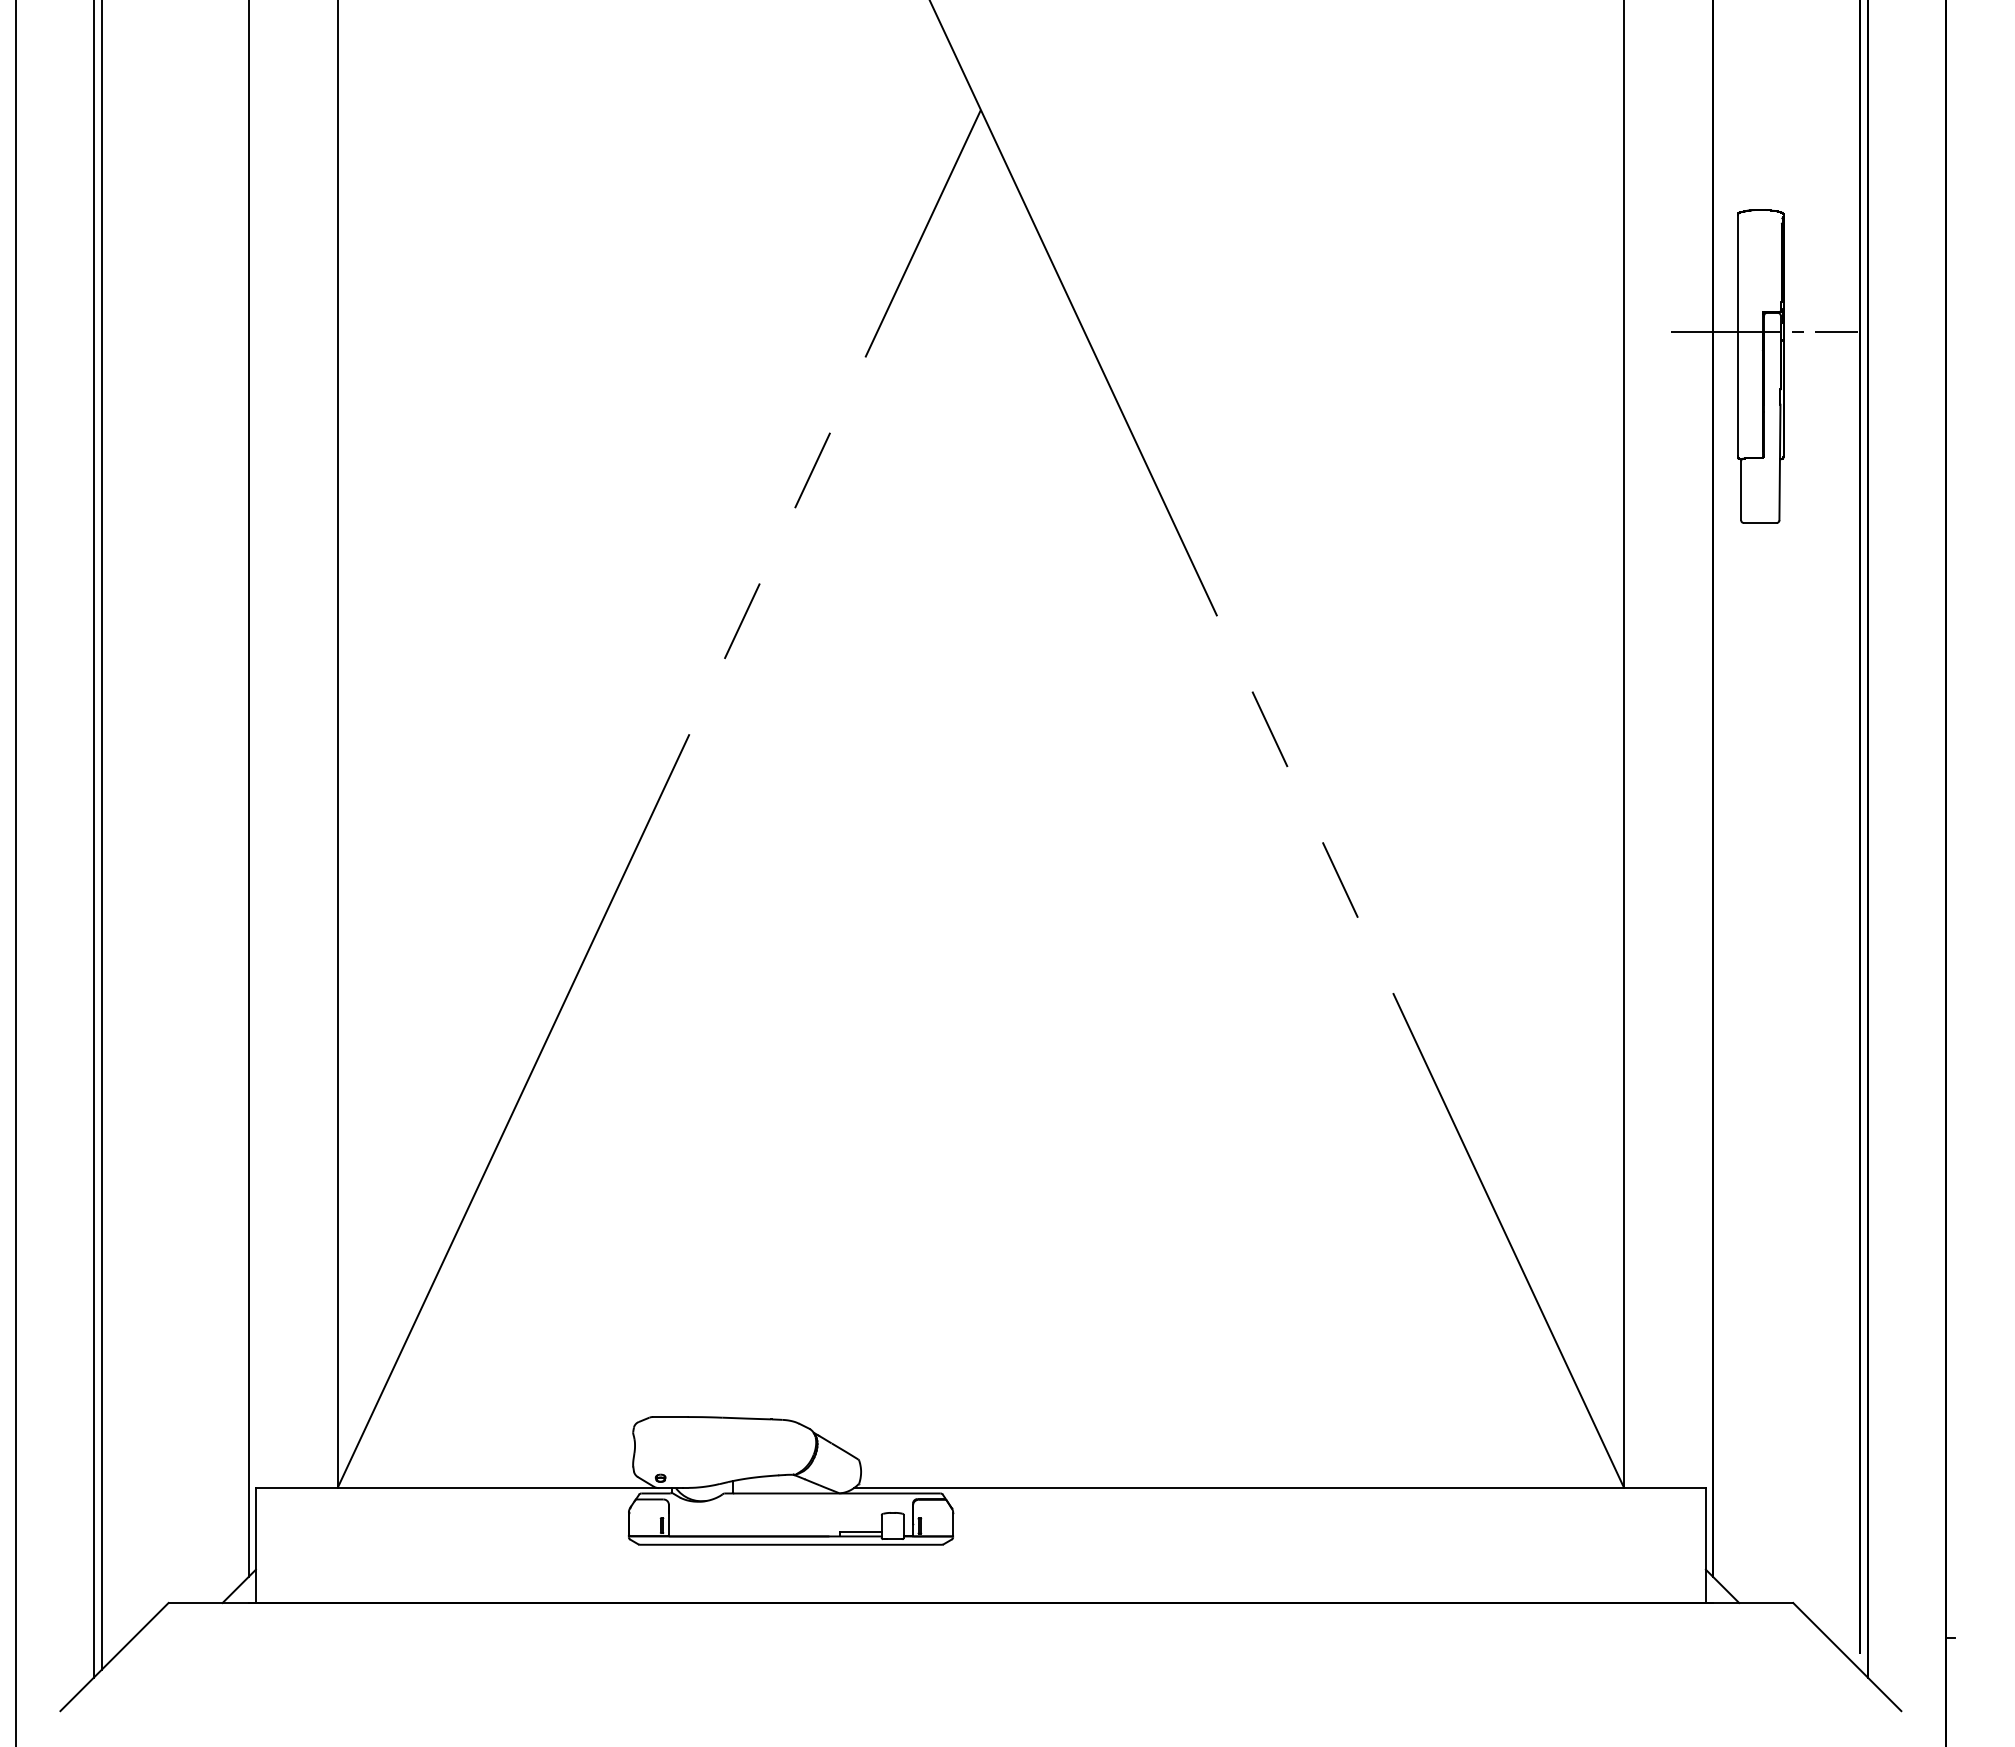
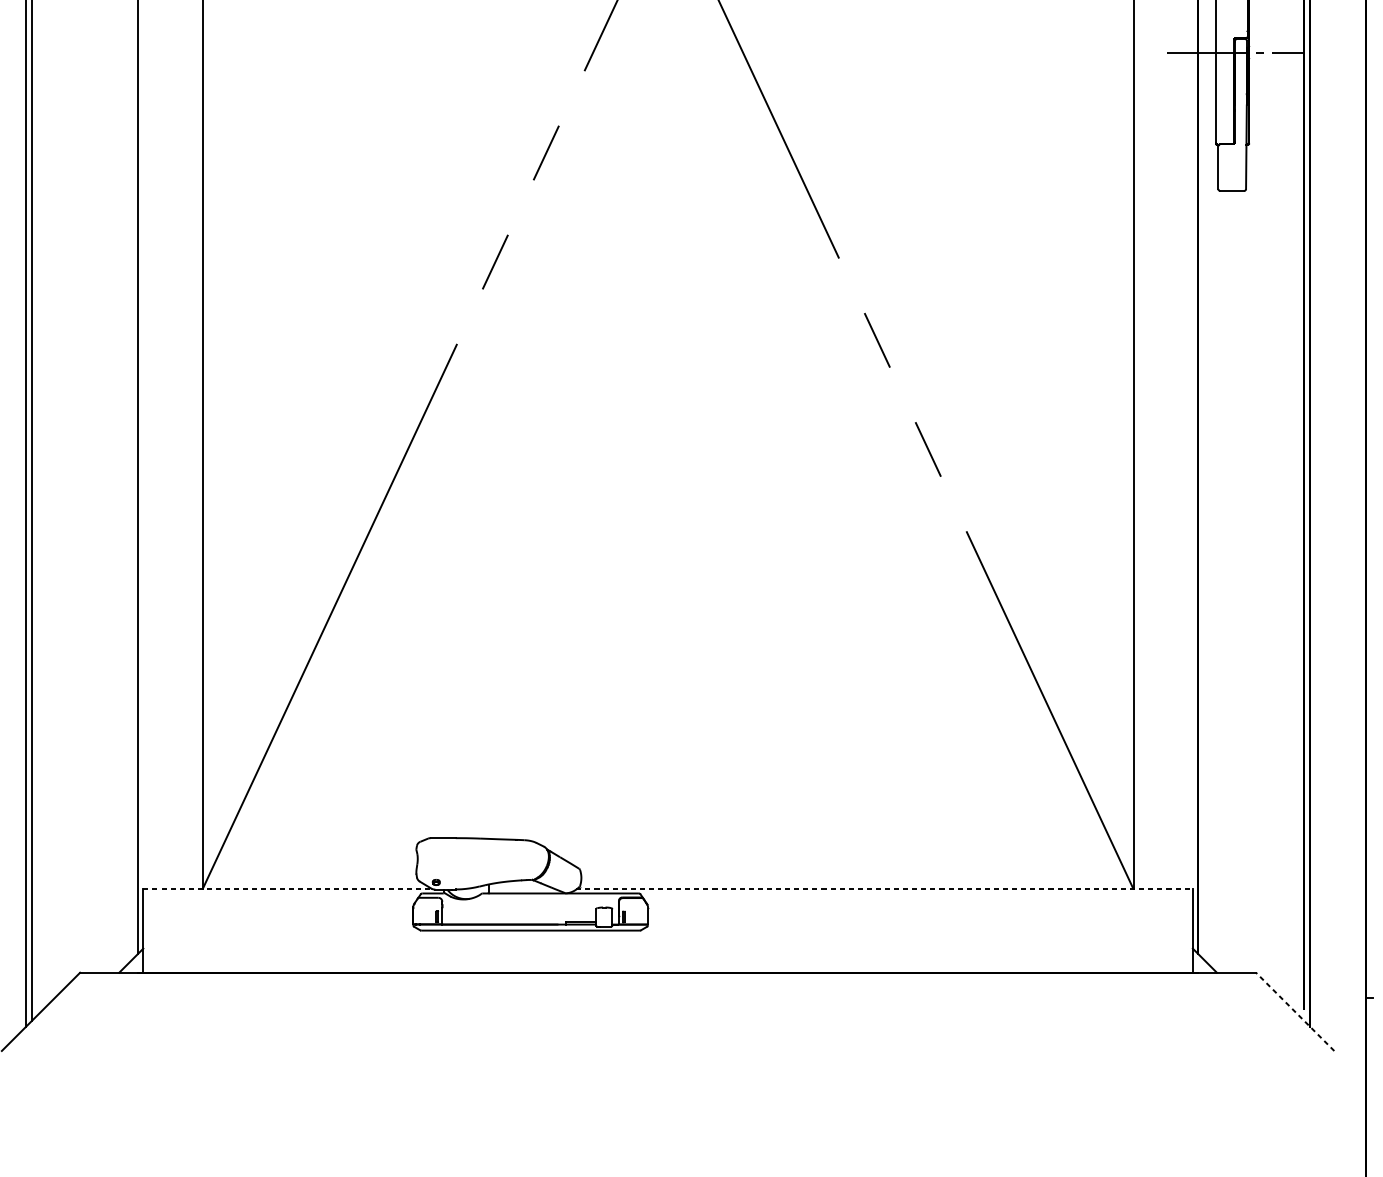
line: (456, 1487) -> (288, 889), solid -> dashed
line: (1279, 1487) -> (884, 889), solid -> dashed
line: (1846, 1656) -> (1294, 1011), solid -> dashed

